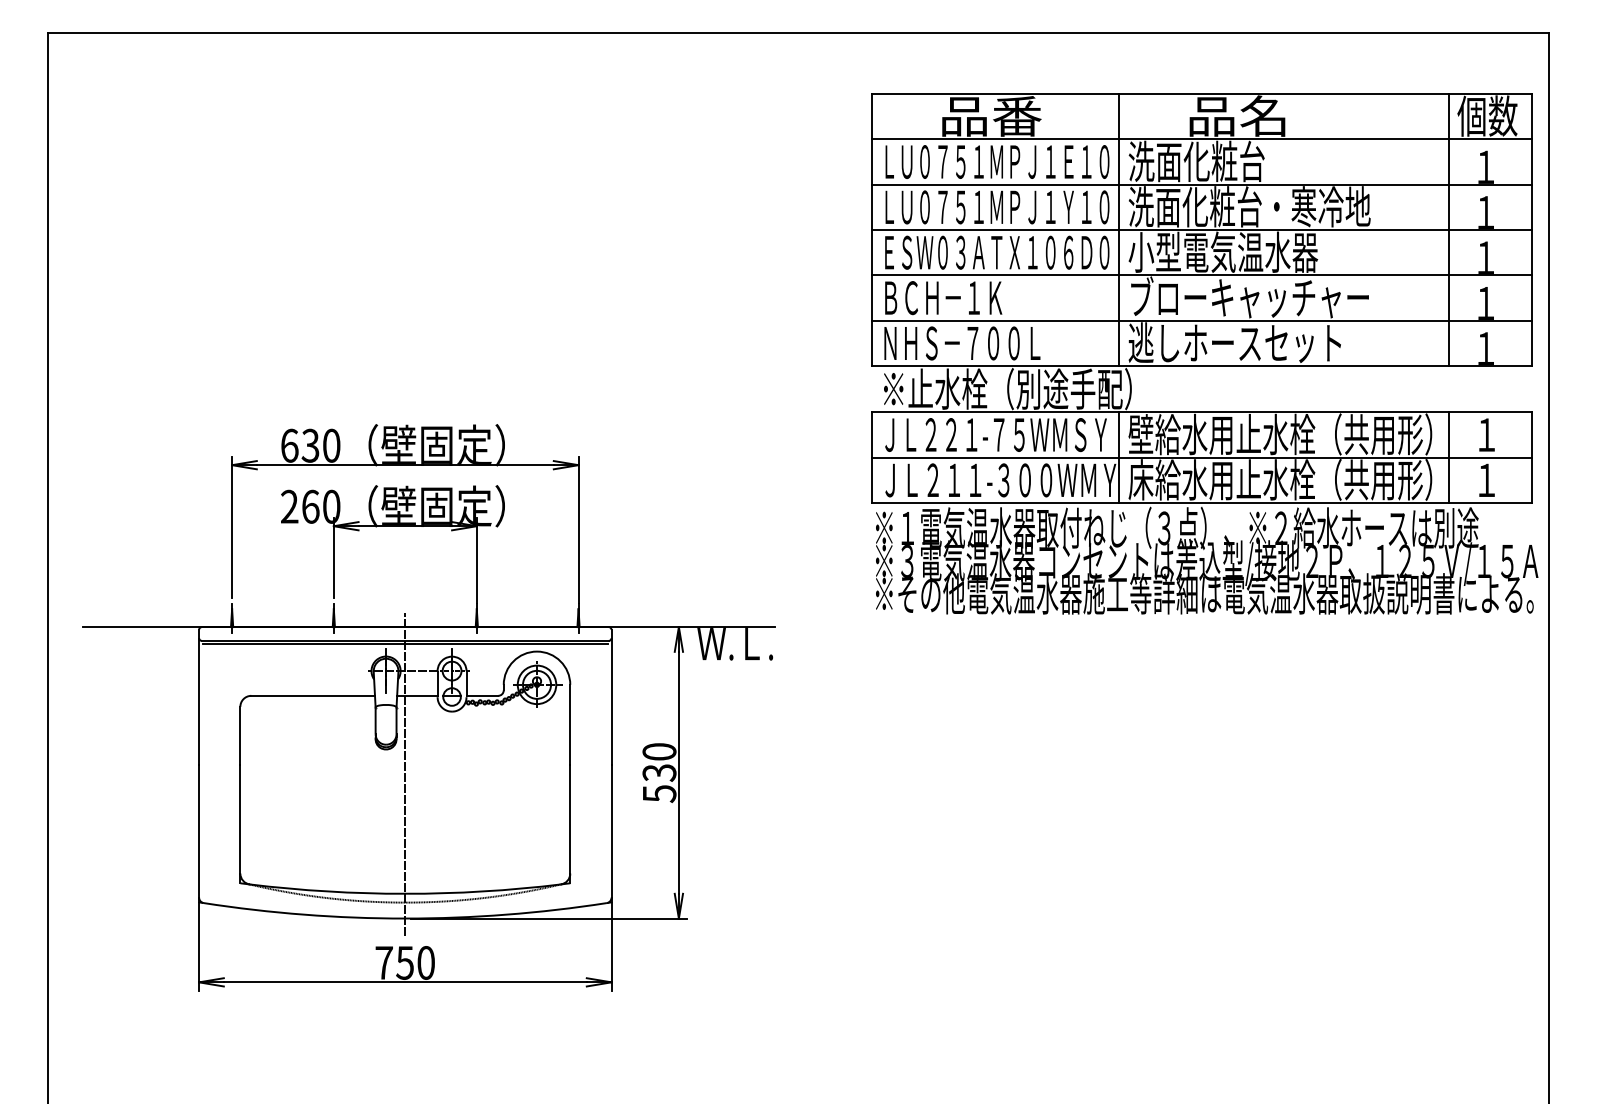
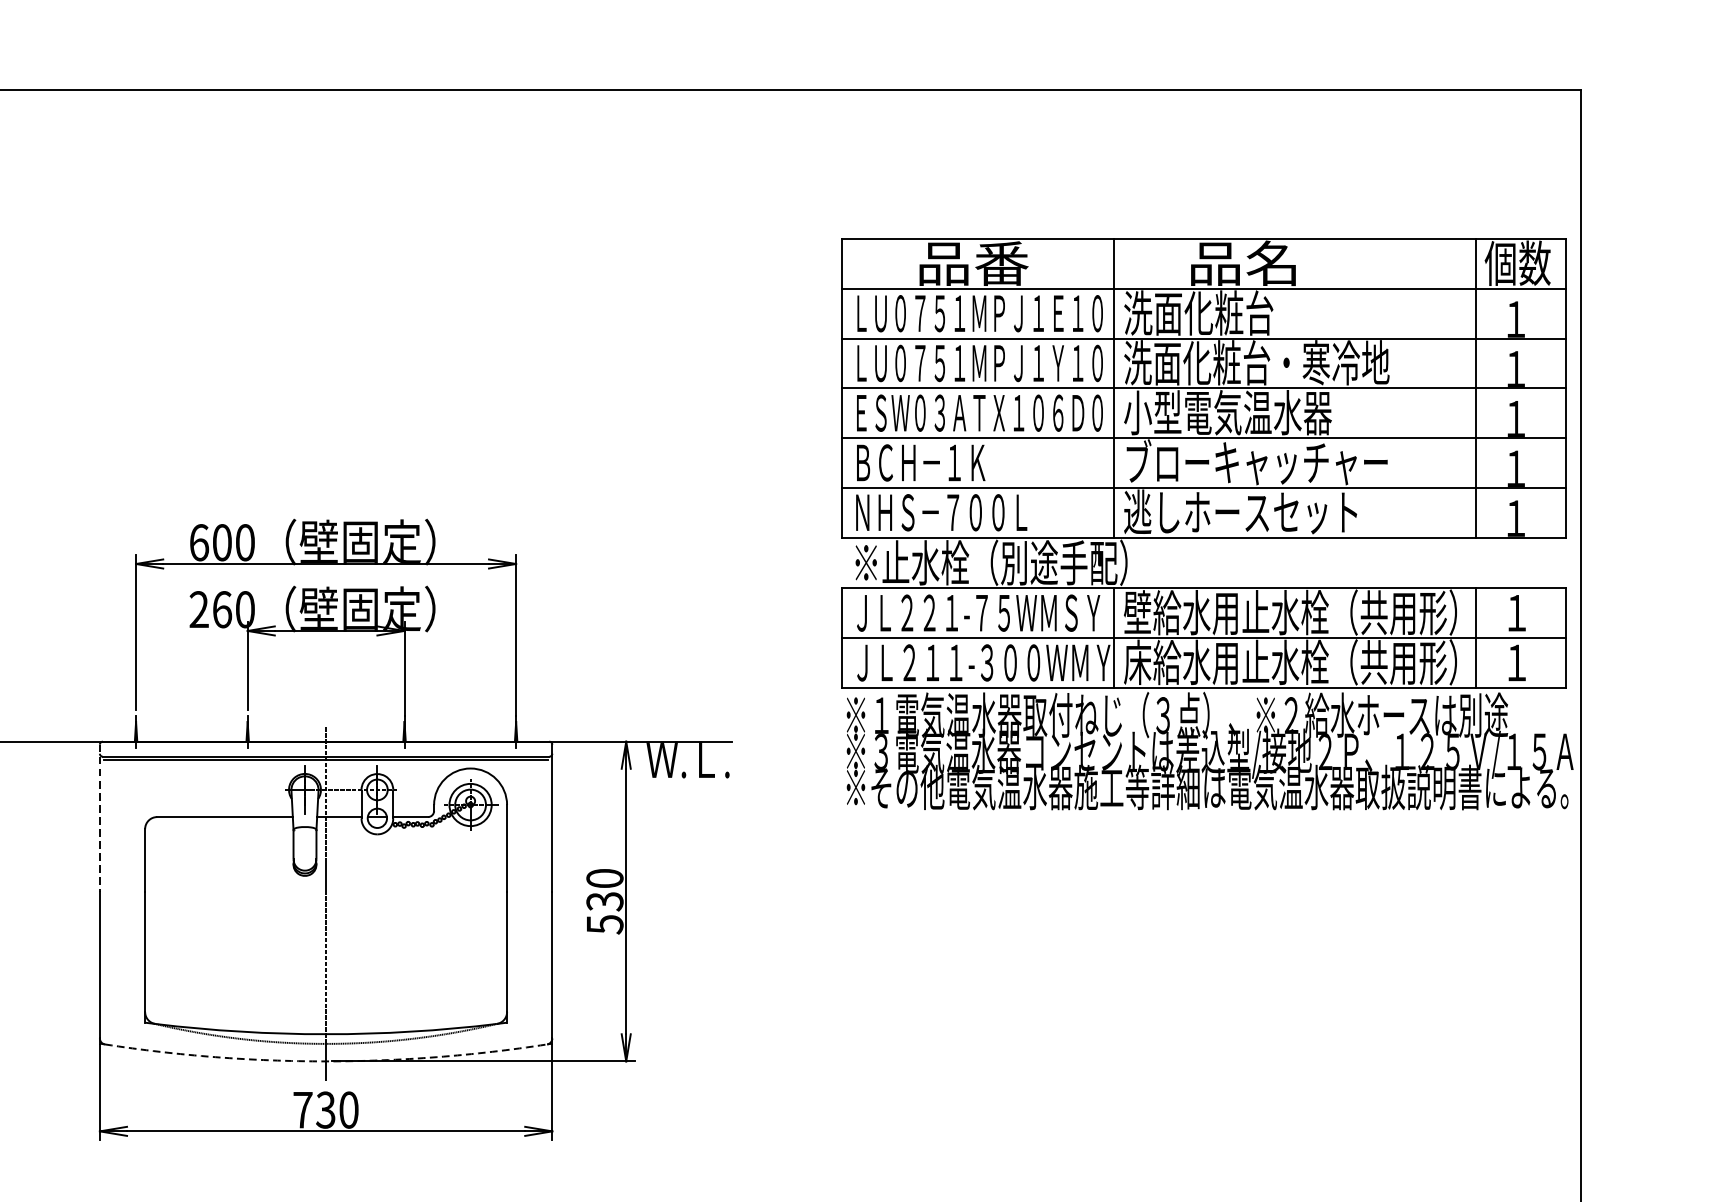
part: (1204, 353) -> (1207, 523), moved
text: (310, 445) -> (222, 542), 630 -> 600
line: (199, 697) -> (100, 818), solid -> dashed
arc: (405, 918) -> (326, 1061), solid -> dashed
text: (404, 962) -> (325, 1109), 750 -> 730

